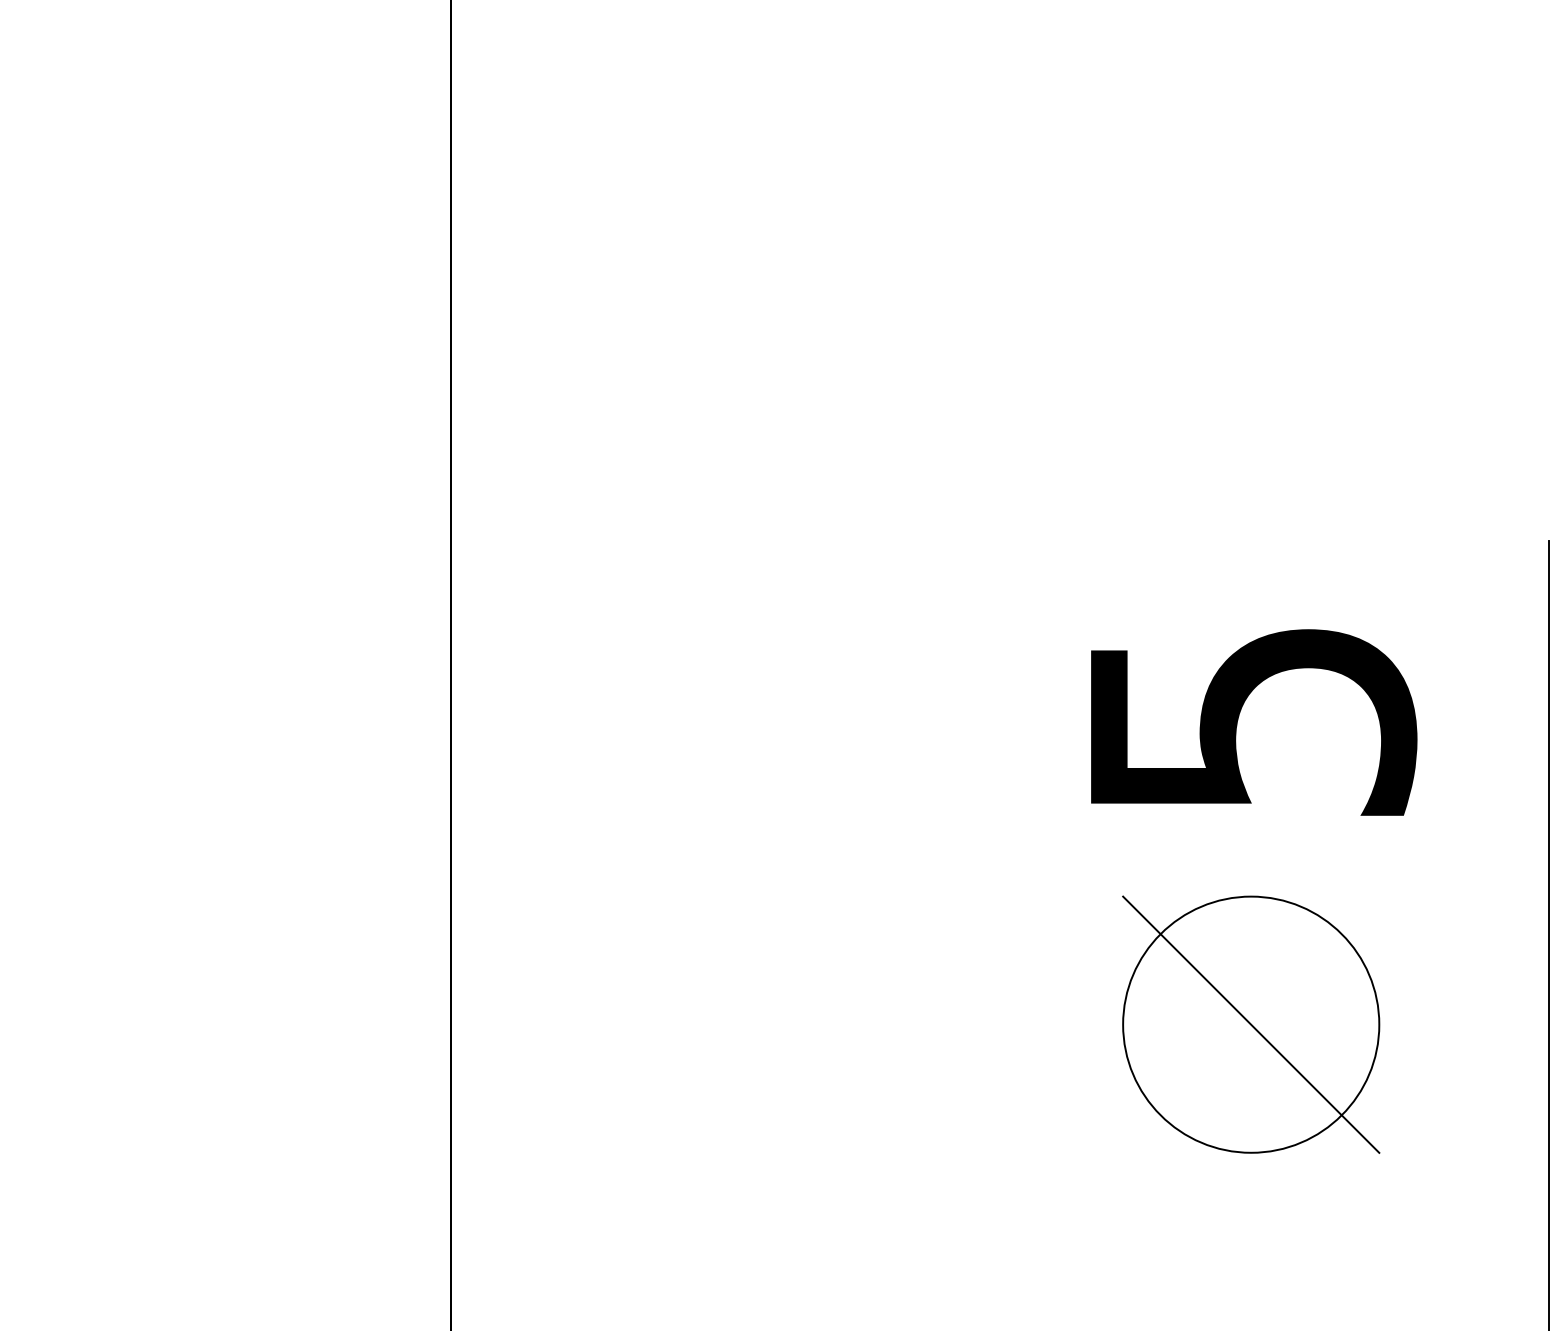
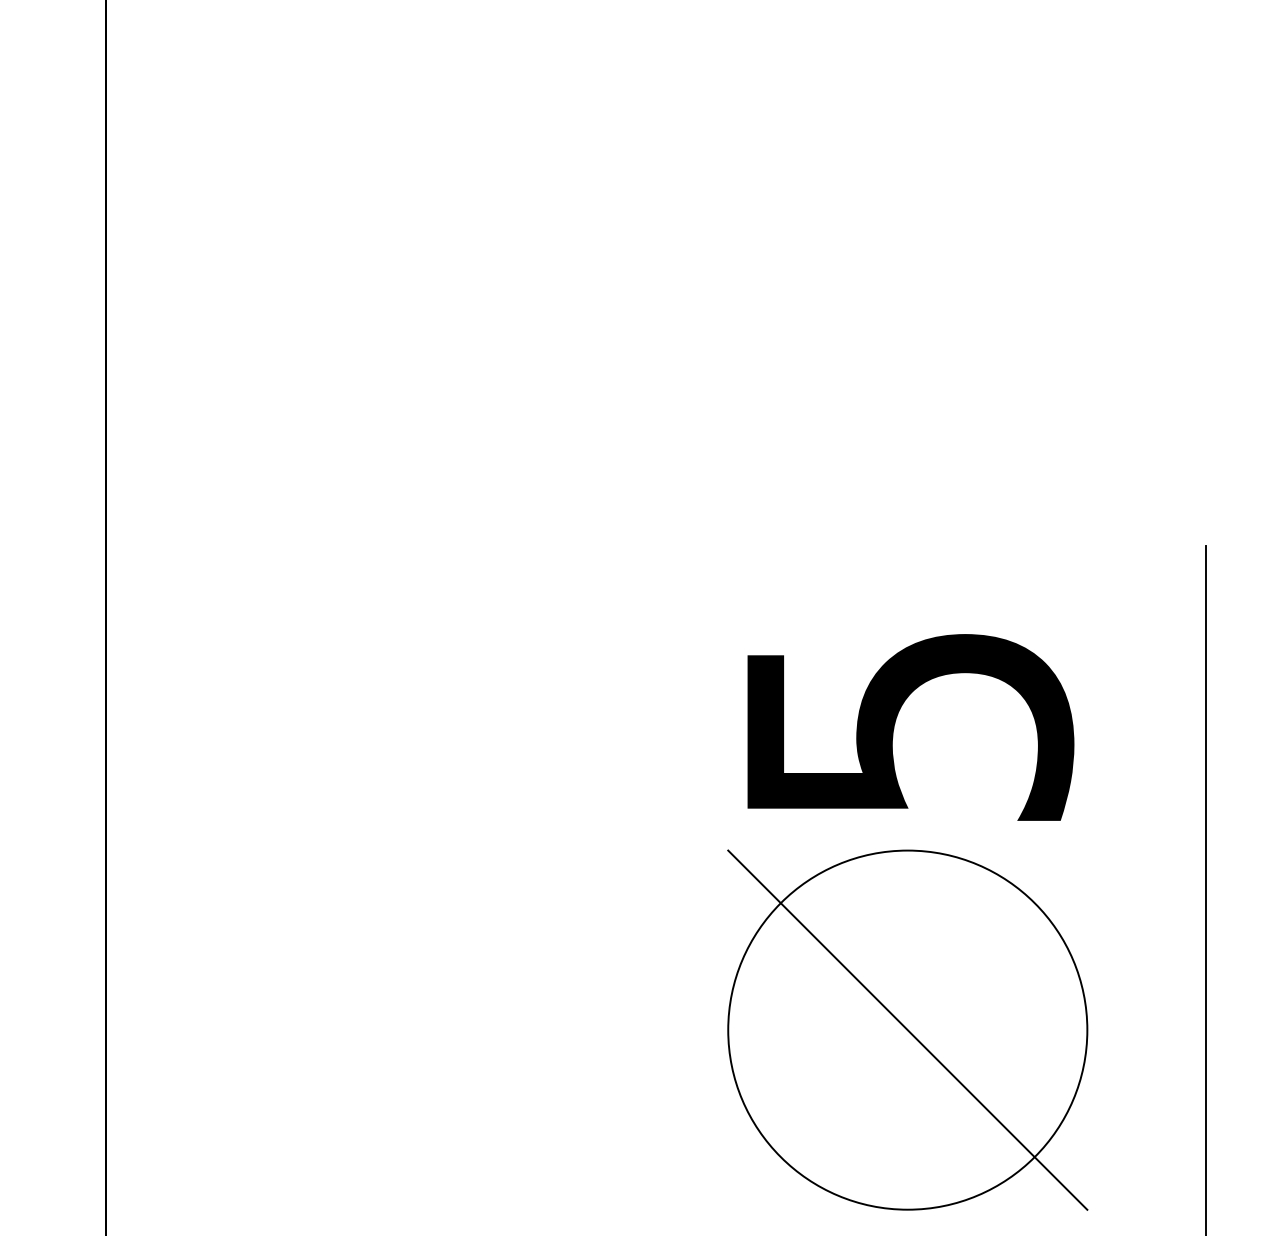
part: (1251, 1024) -> (908, 1029), size x1.4

